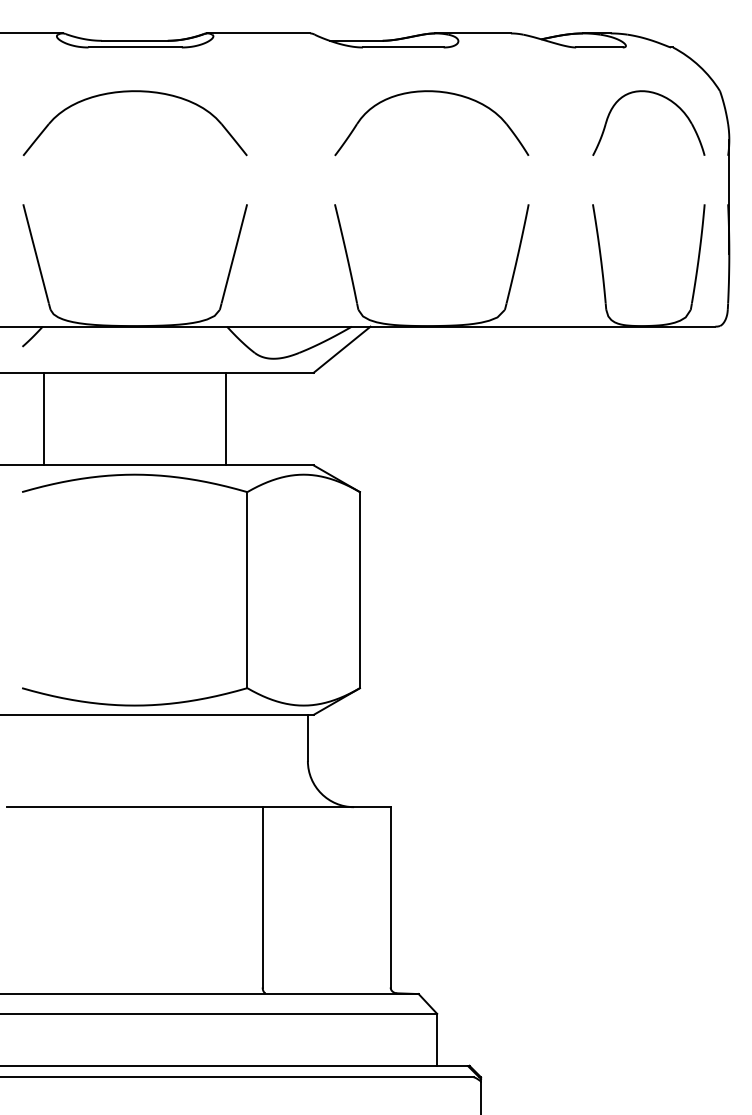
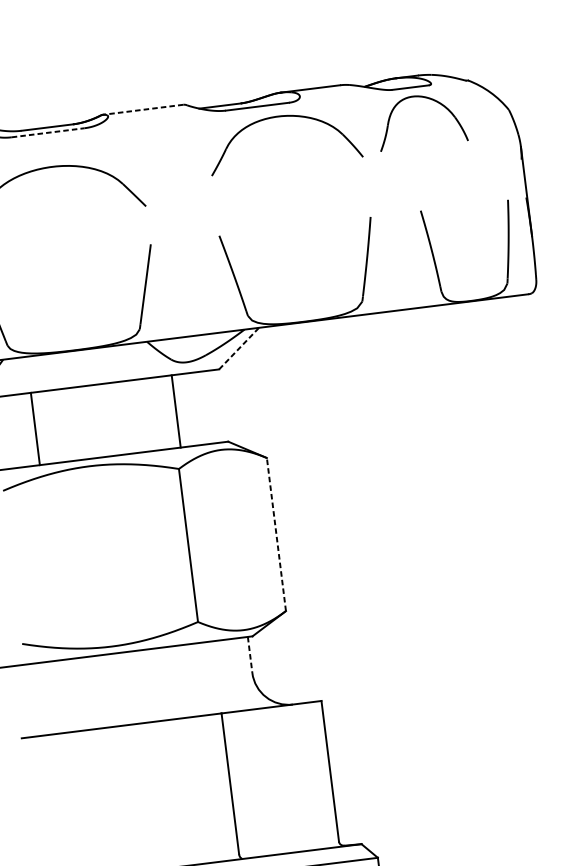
line: (258, 33) -> (143, 109), solid -> dashed
line: (135, 47) -> (48, 132), solid -> dashed
part: (431, 92) -> (281, 117), moved
part: (660, 96) -> (427, 98), moved
line: (342, 349) -> (239, 348), solid -> dashed
line: (43, 418) -> (35, 428), moved
line: (225, 418) -> (175, 410), moved
line: (360, 589) -> (276, 533), solid -> dashed
line: (307, 738) -> (249, 655), solid -> dashed

